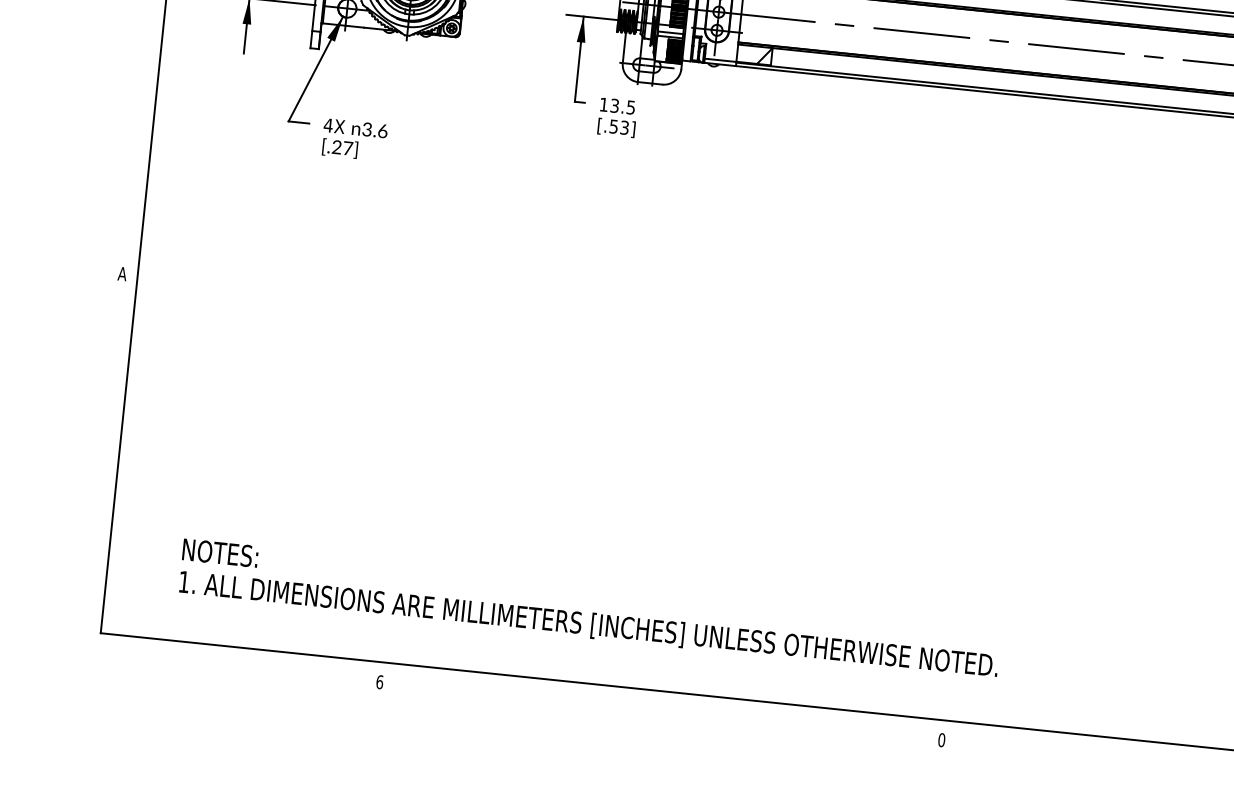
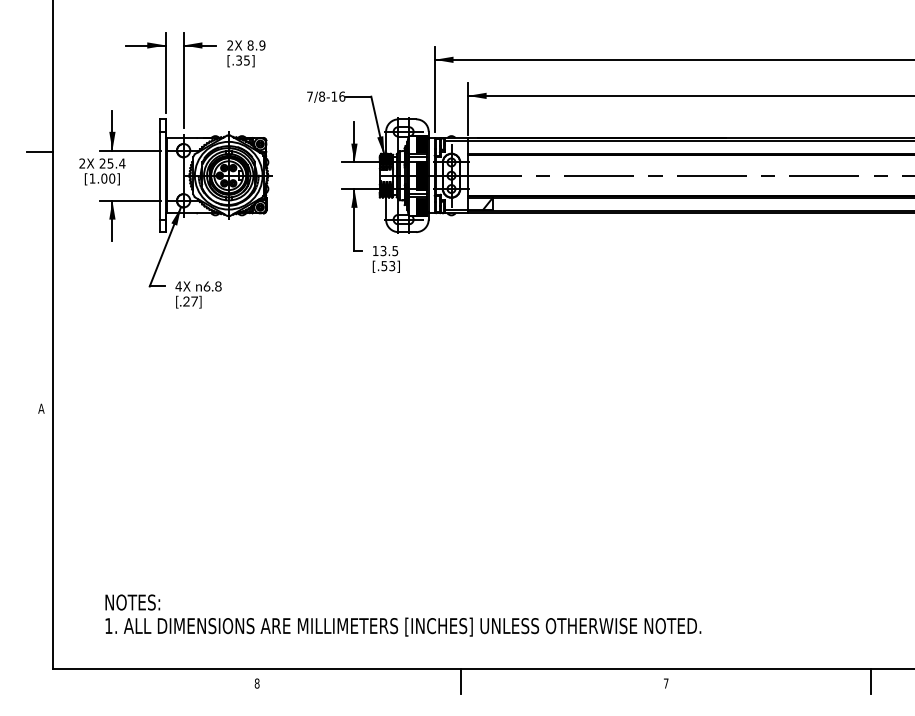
text: (374, 128) -> (212, 285), 3.6 -> 6.8
text: (378, 681) -> (256, 683), 6 -> 8
line: (660, 708) -> (461, 681), added
text: (940, 740) -> (665, 683), 0 -> 7
line: (1222, 766) -> (870, 681), added

